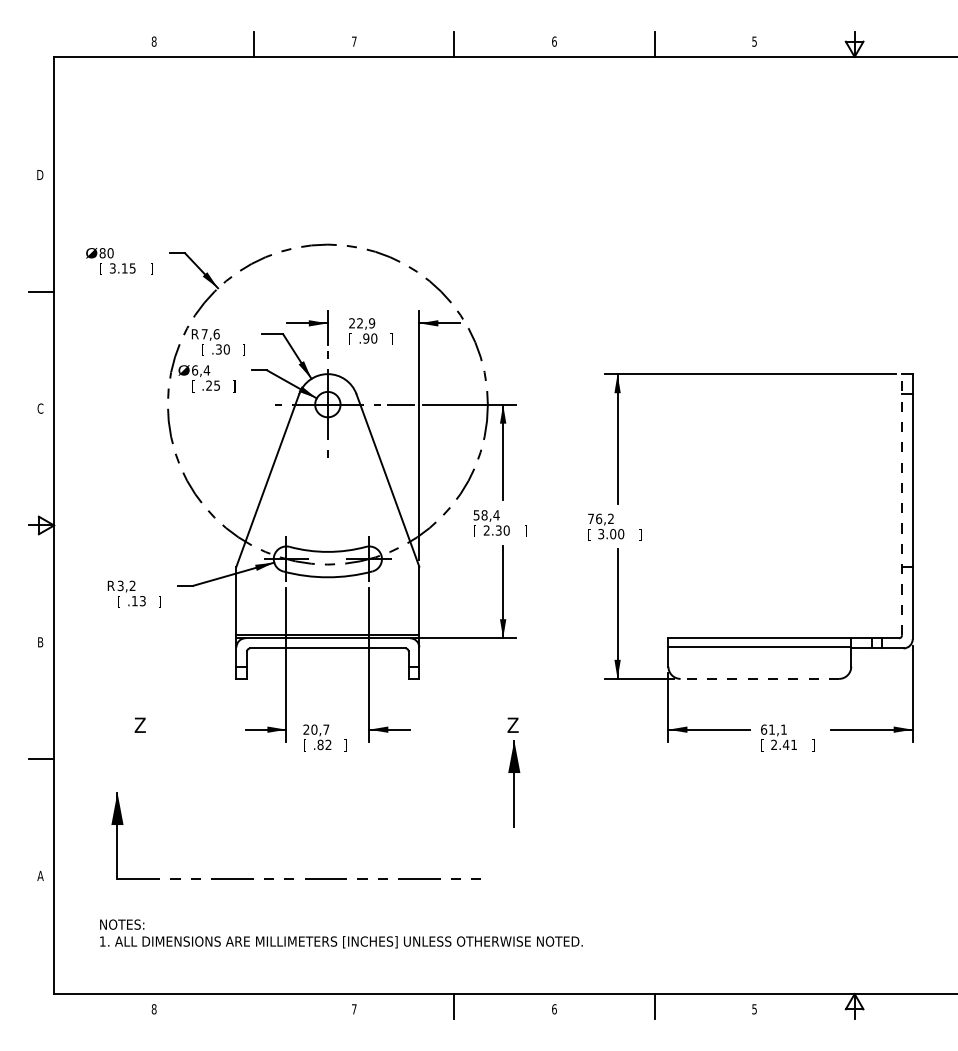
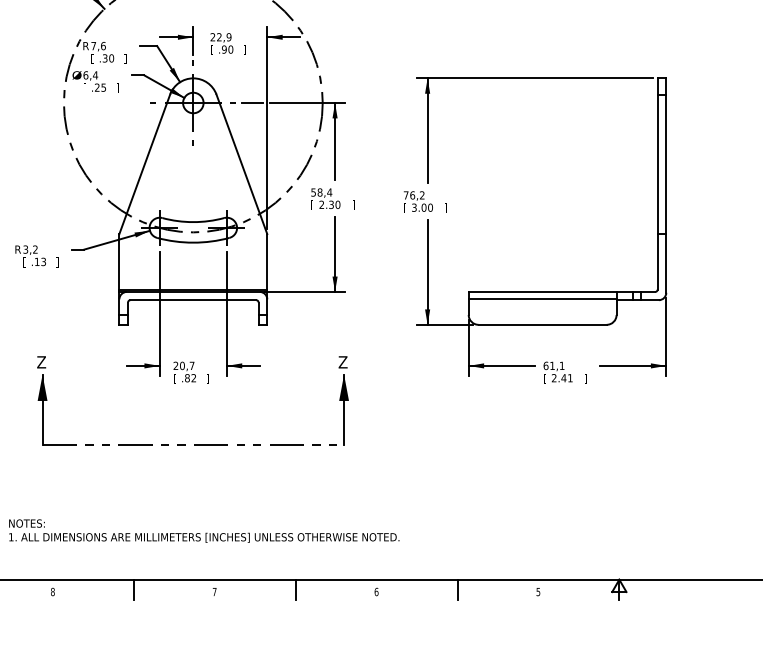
line: (902, 504) -> (658, 183), dashed -> solid
line: (759, 678) -> (542, 324), dashed -> solid
part: (293, 878) -> (184, 444), moved
line: (254, 1006) -> (133, 589), added

